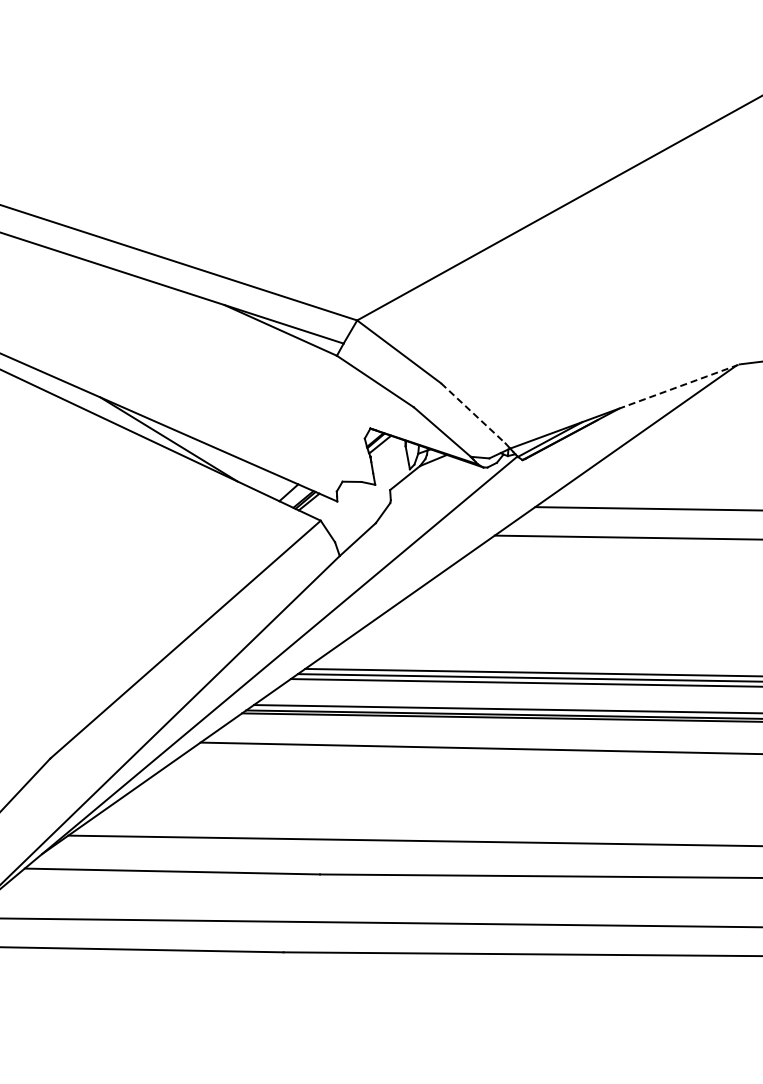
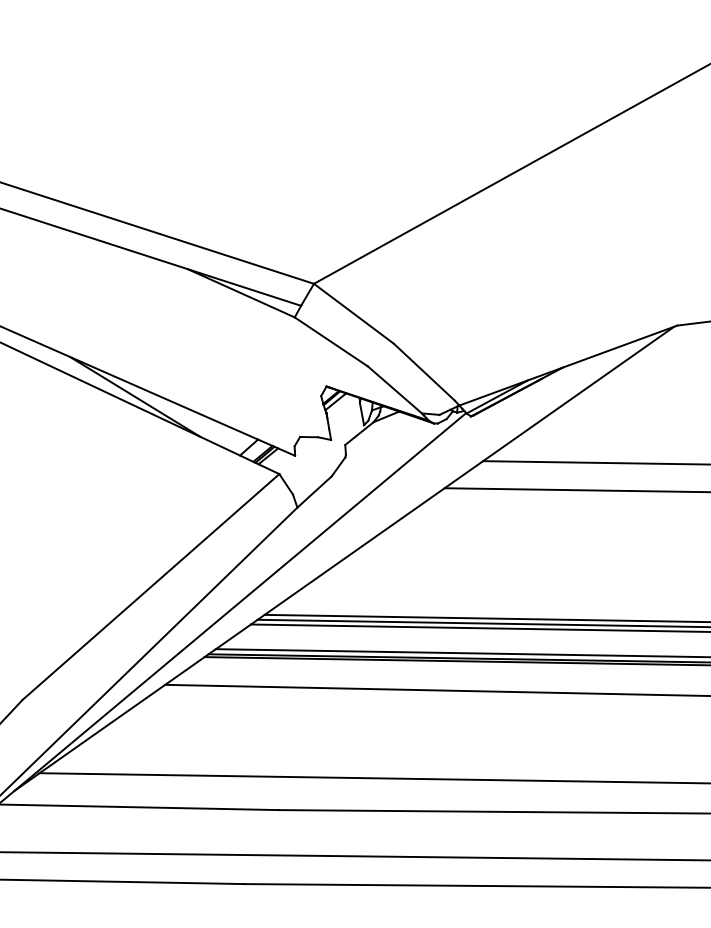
line: (679, 386) -> (620, 346), dashed -> solid
line: (473, 413) -> (424, 372), dashed -> solid

